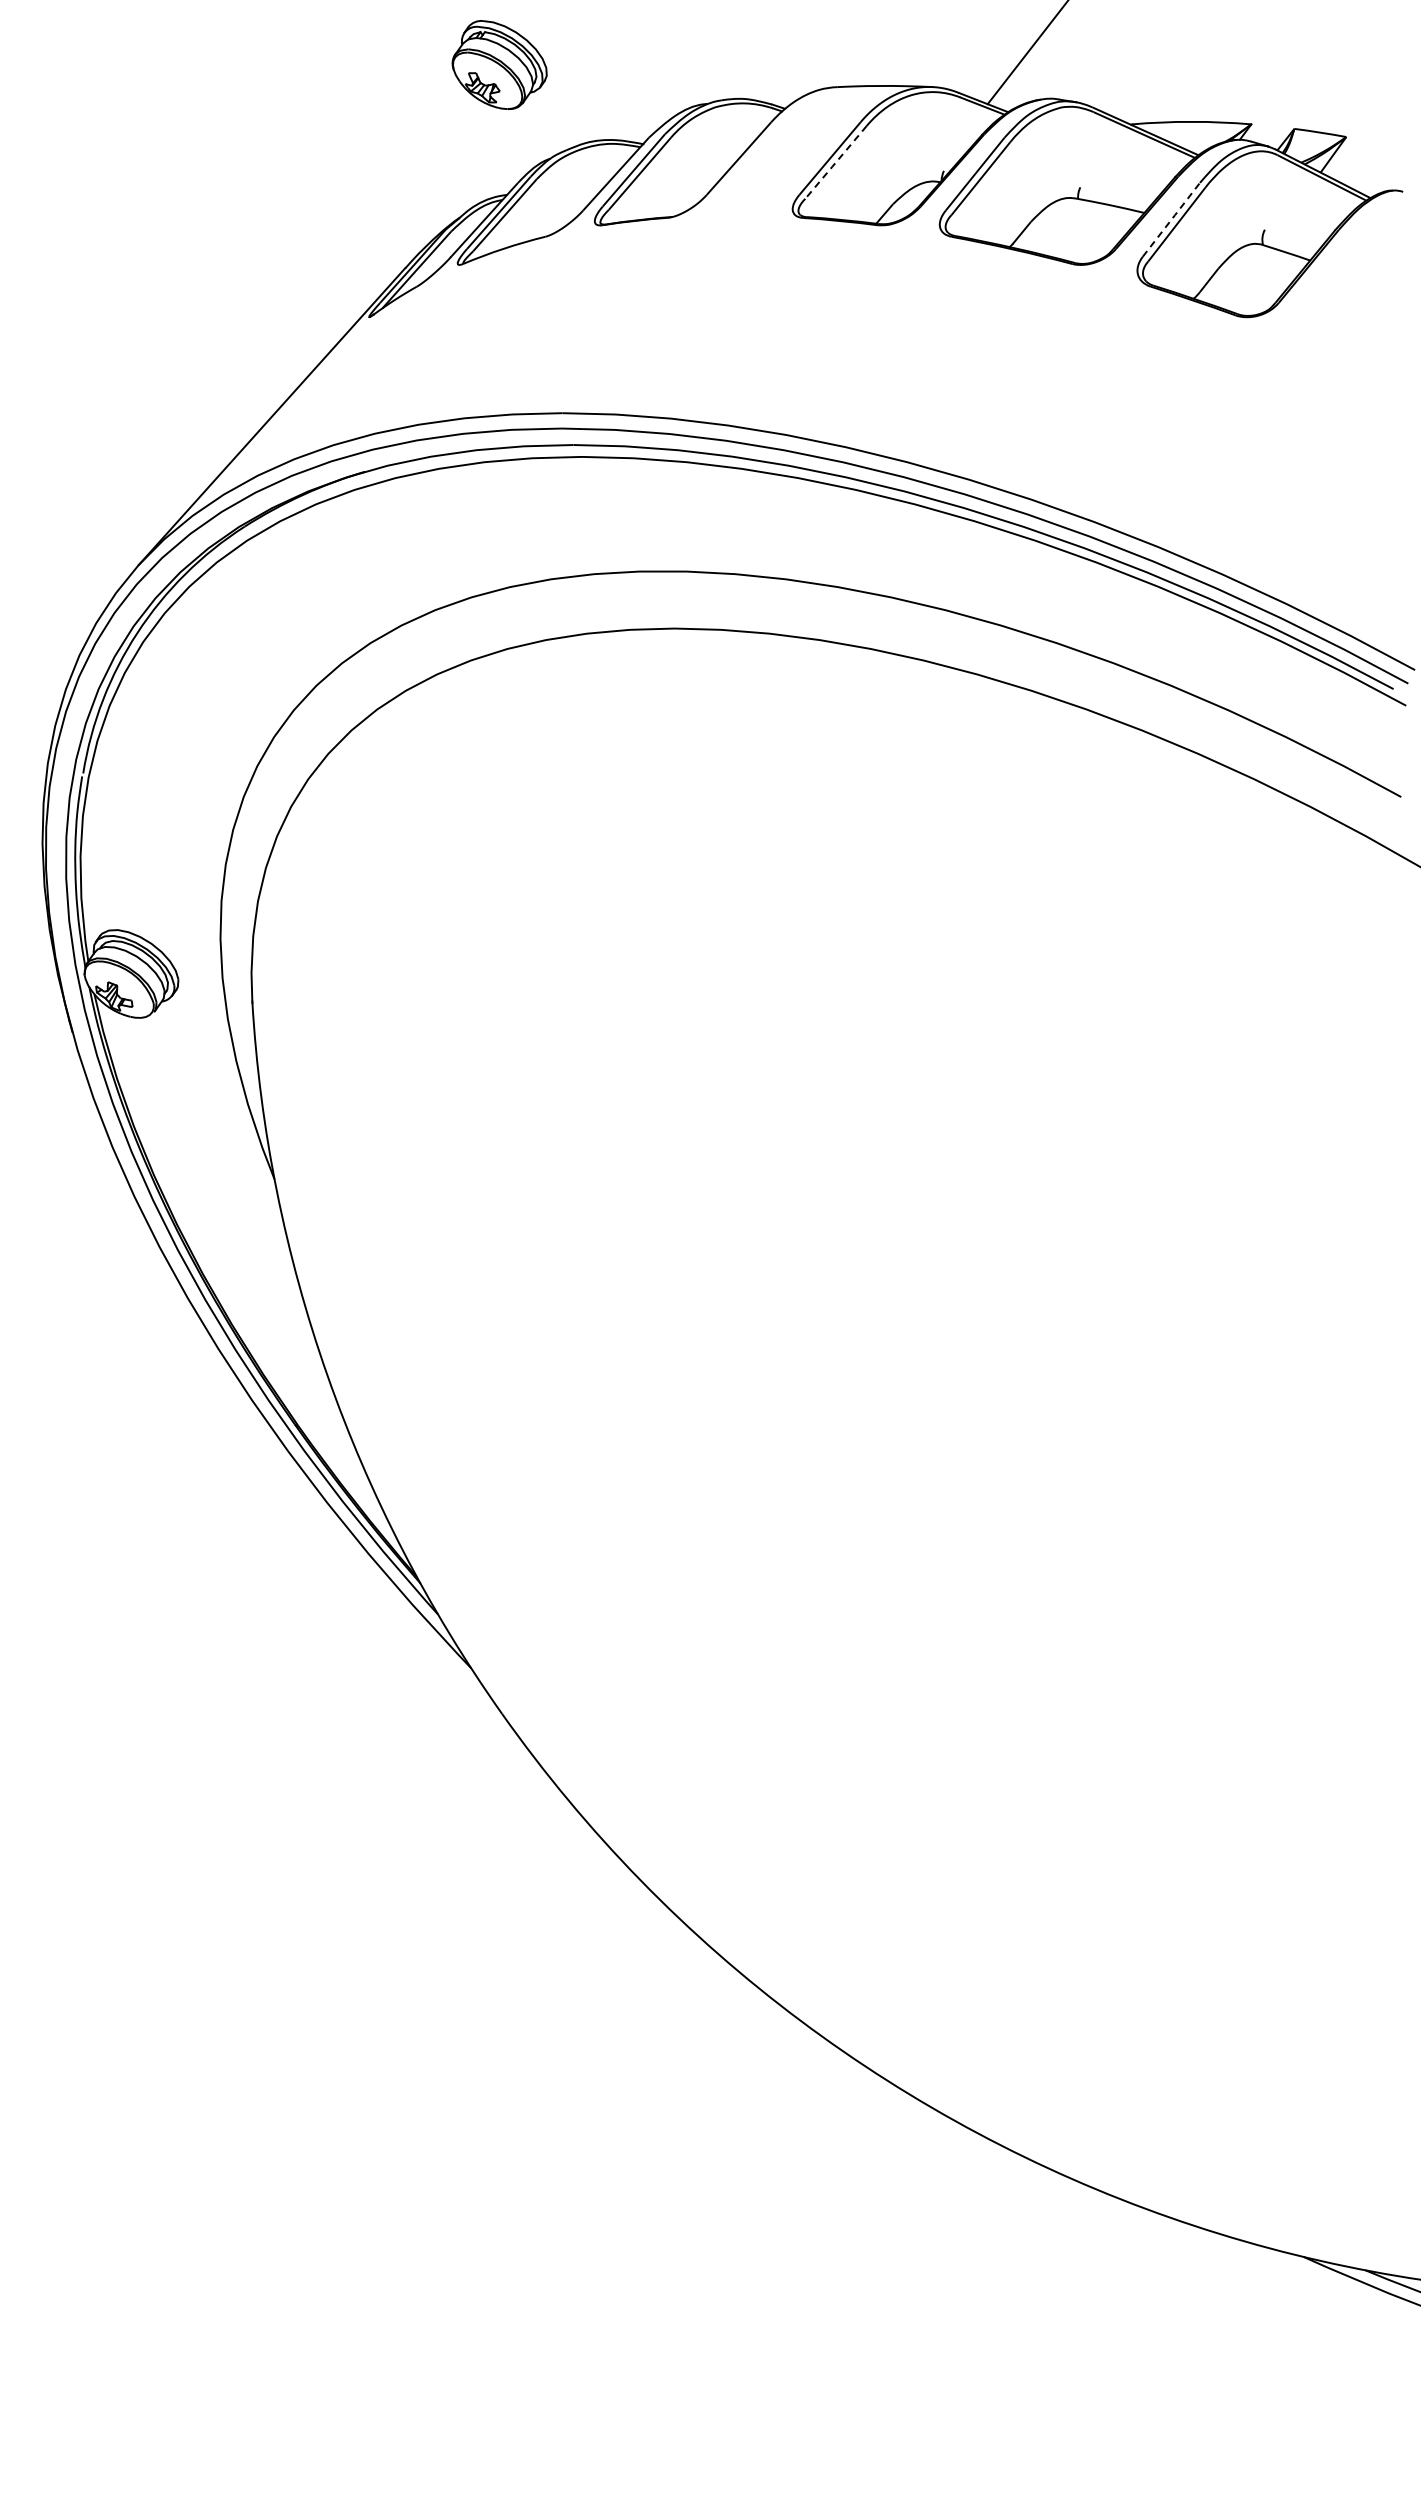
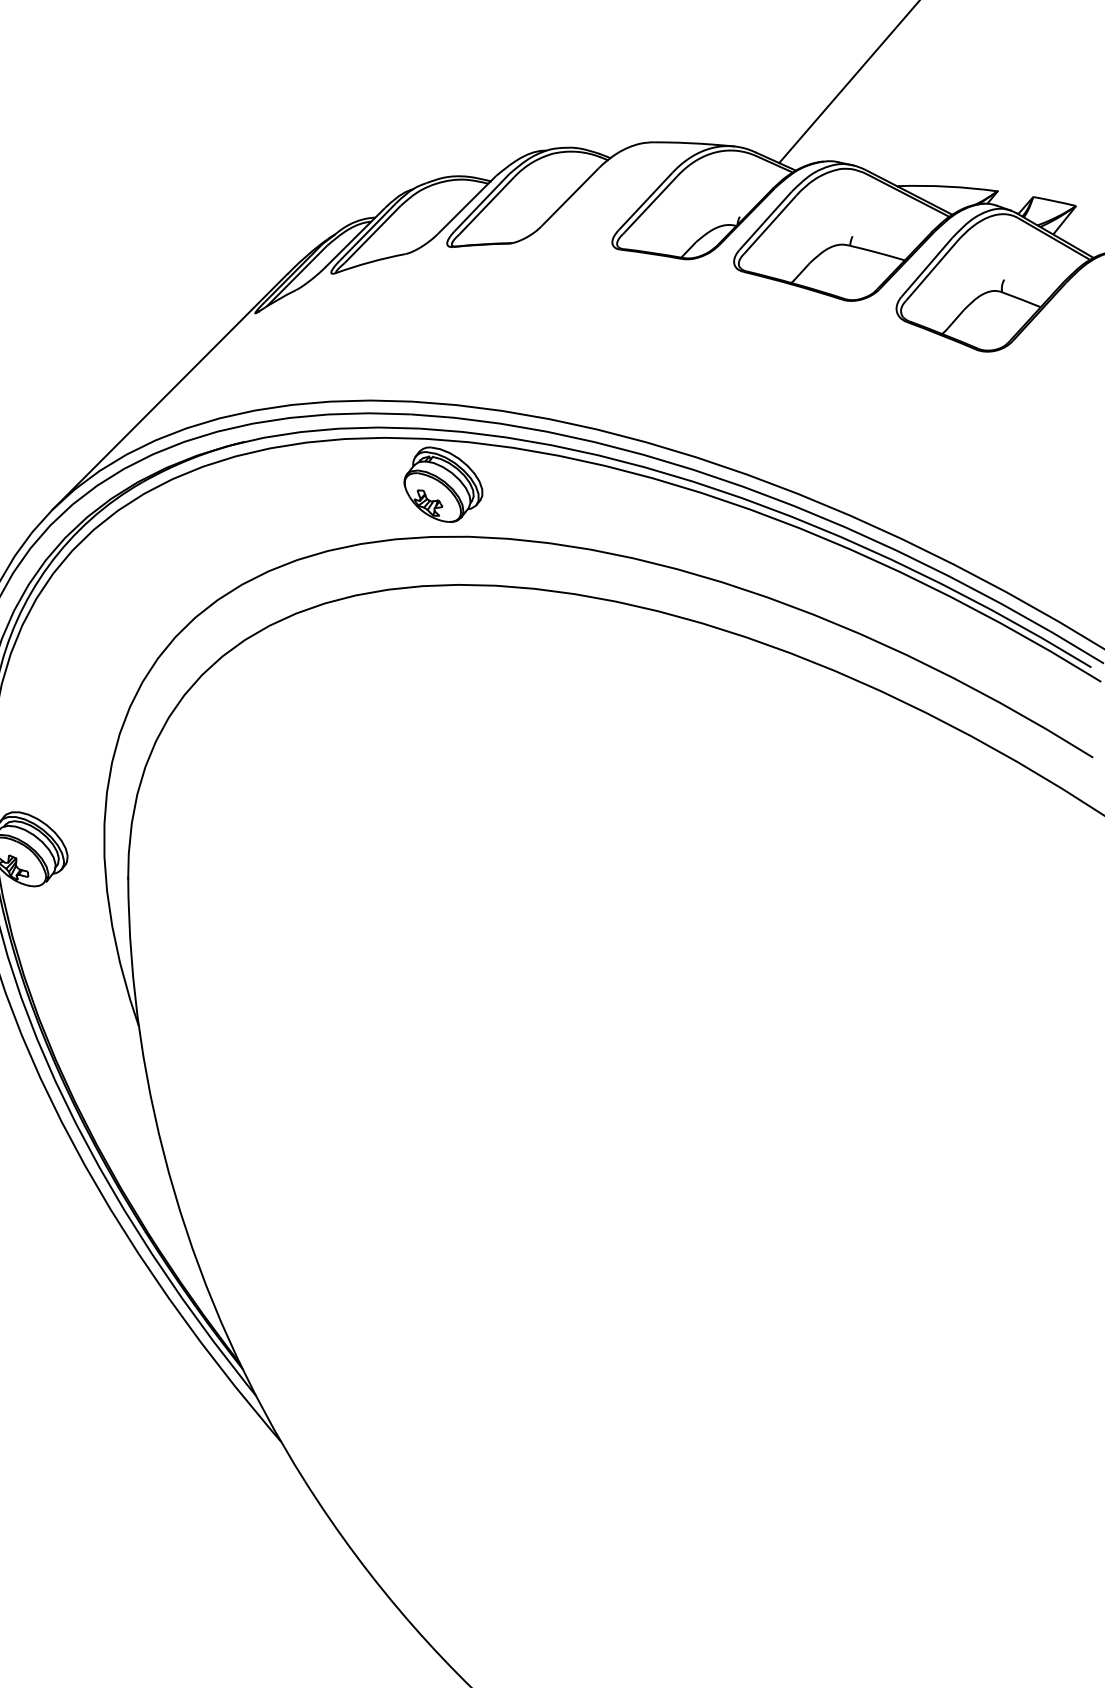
part: (499, 65) -> (443, 485), moved
line: (835, 163) -> (649, 205), dashed -> solid
line: (1171, 219) -> (927, 267), dashed -> solid

